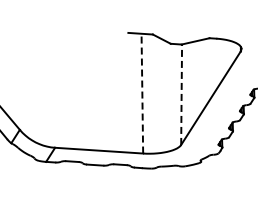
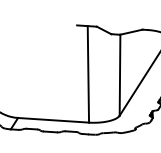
line: (142, 93) -> (88, 74), dashed -> solid
line: (181, 94) -> (119, 75), dashed -> solid

